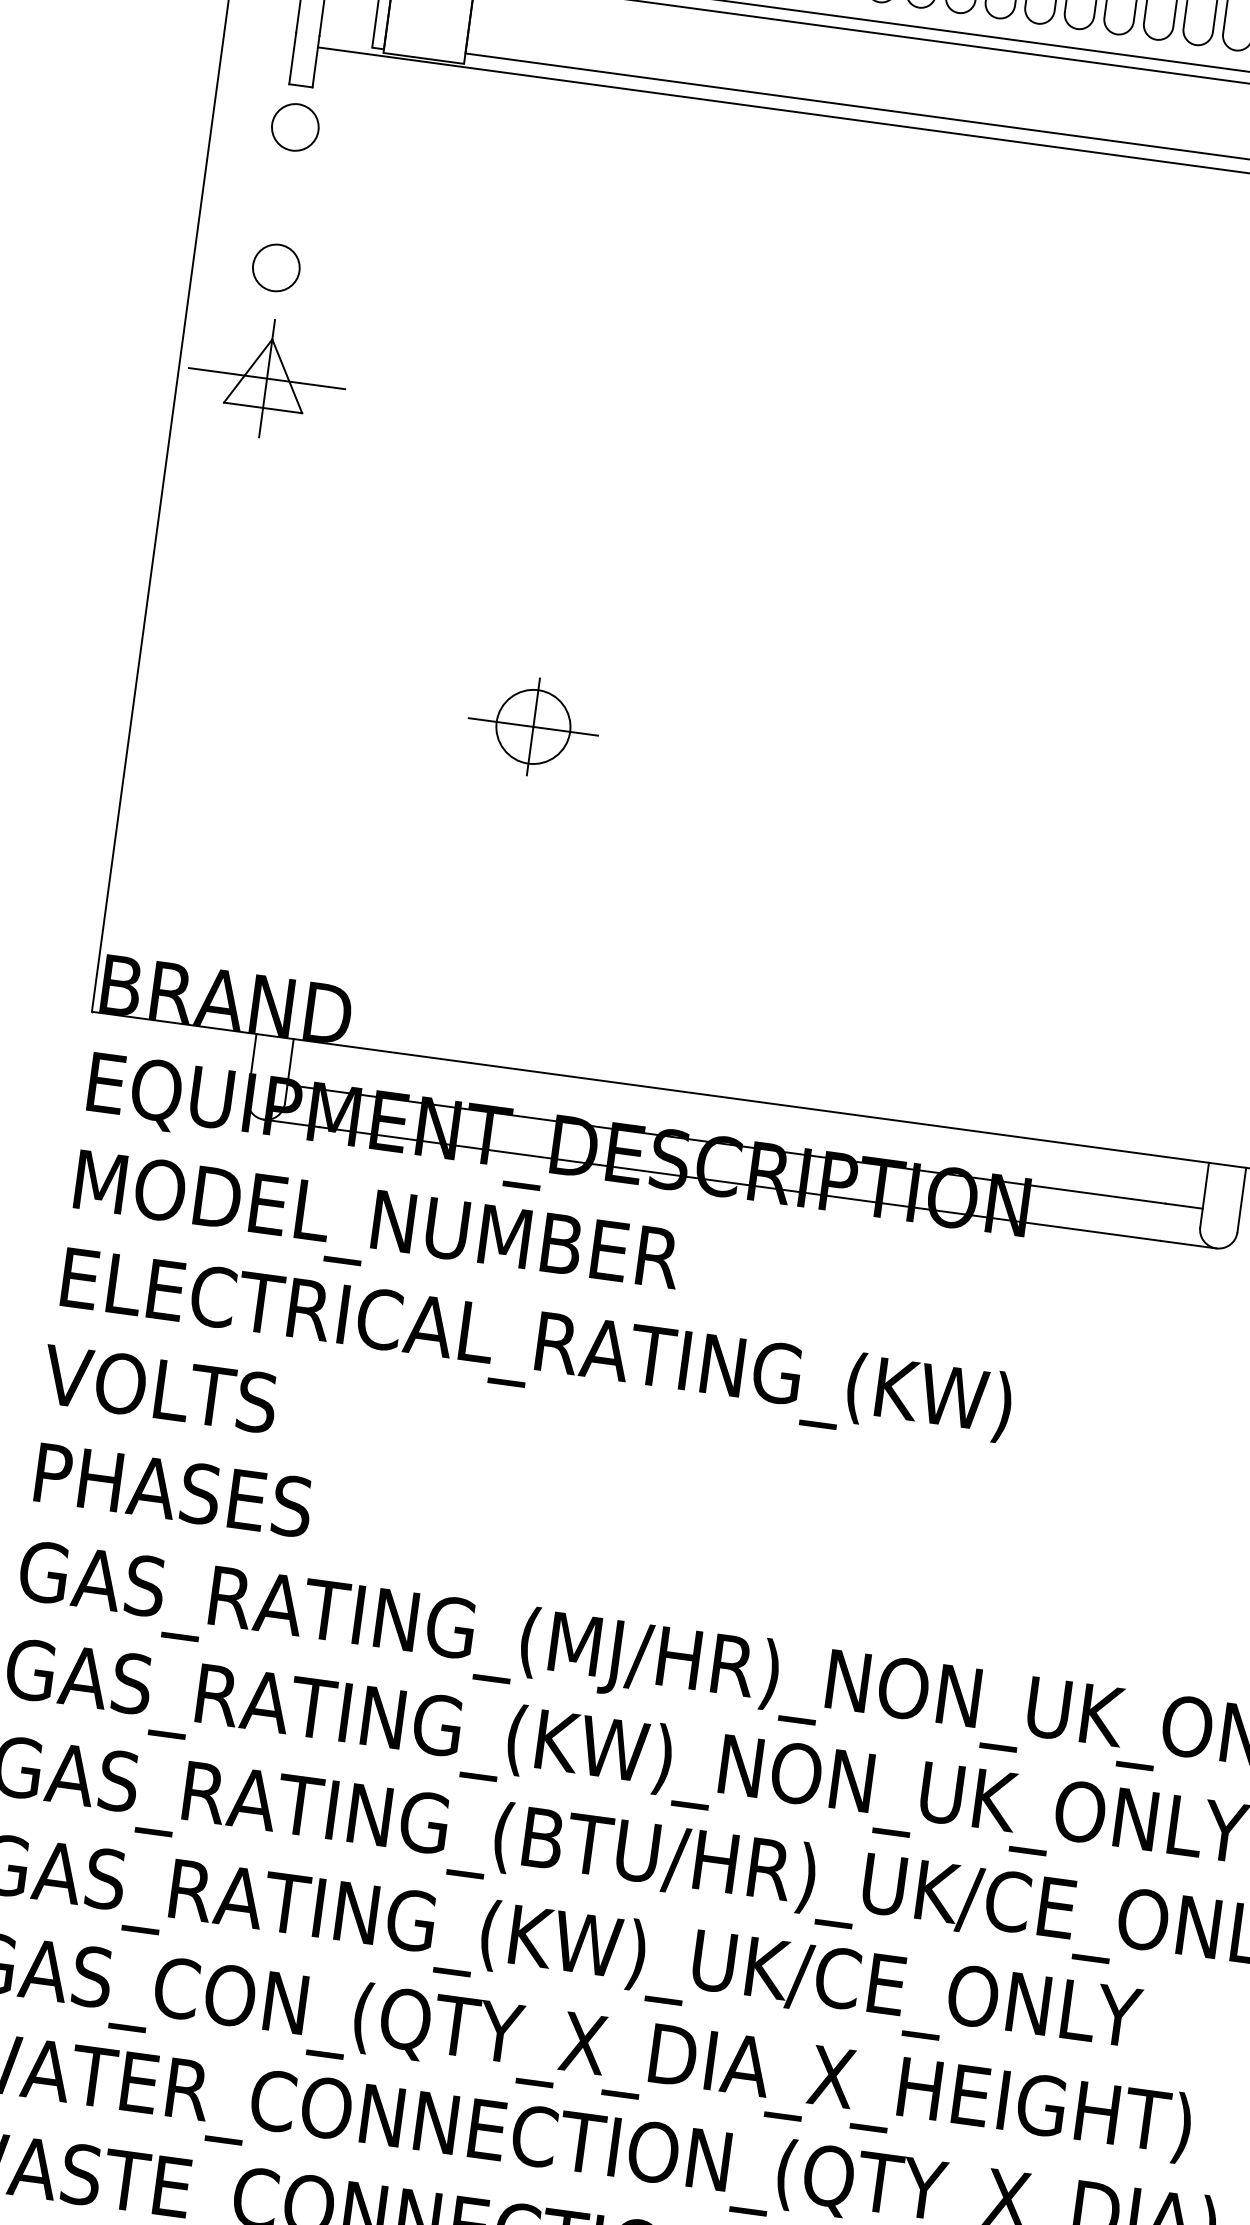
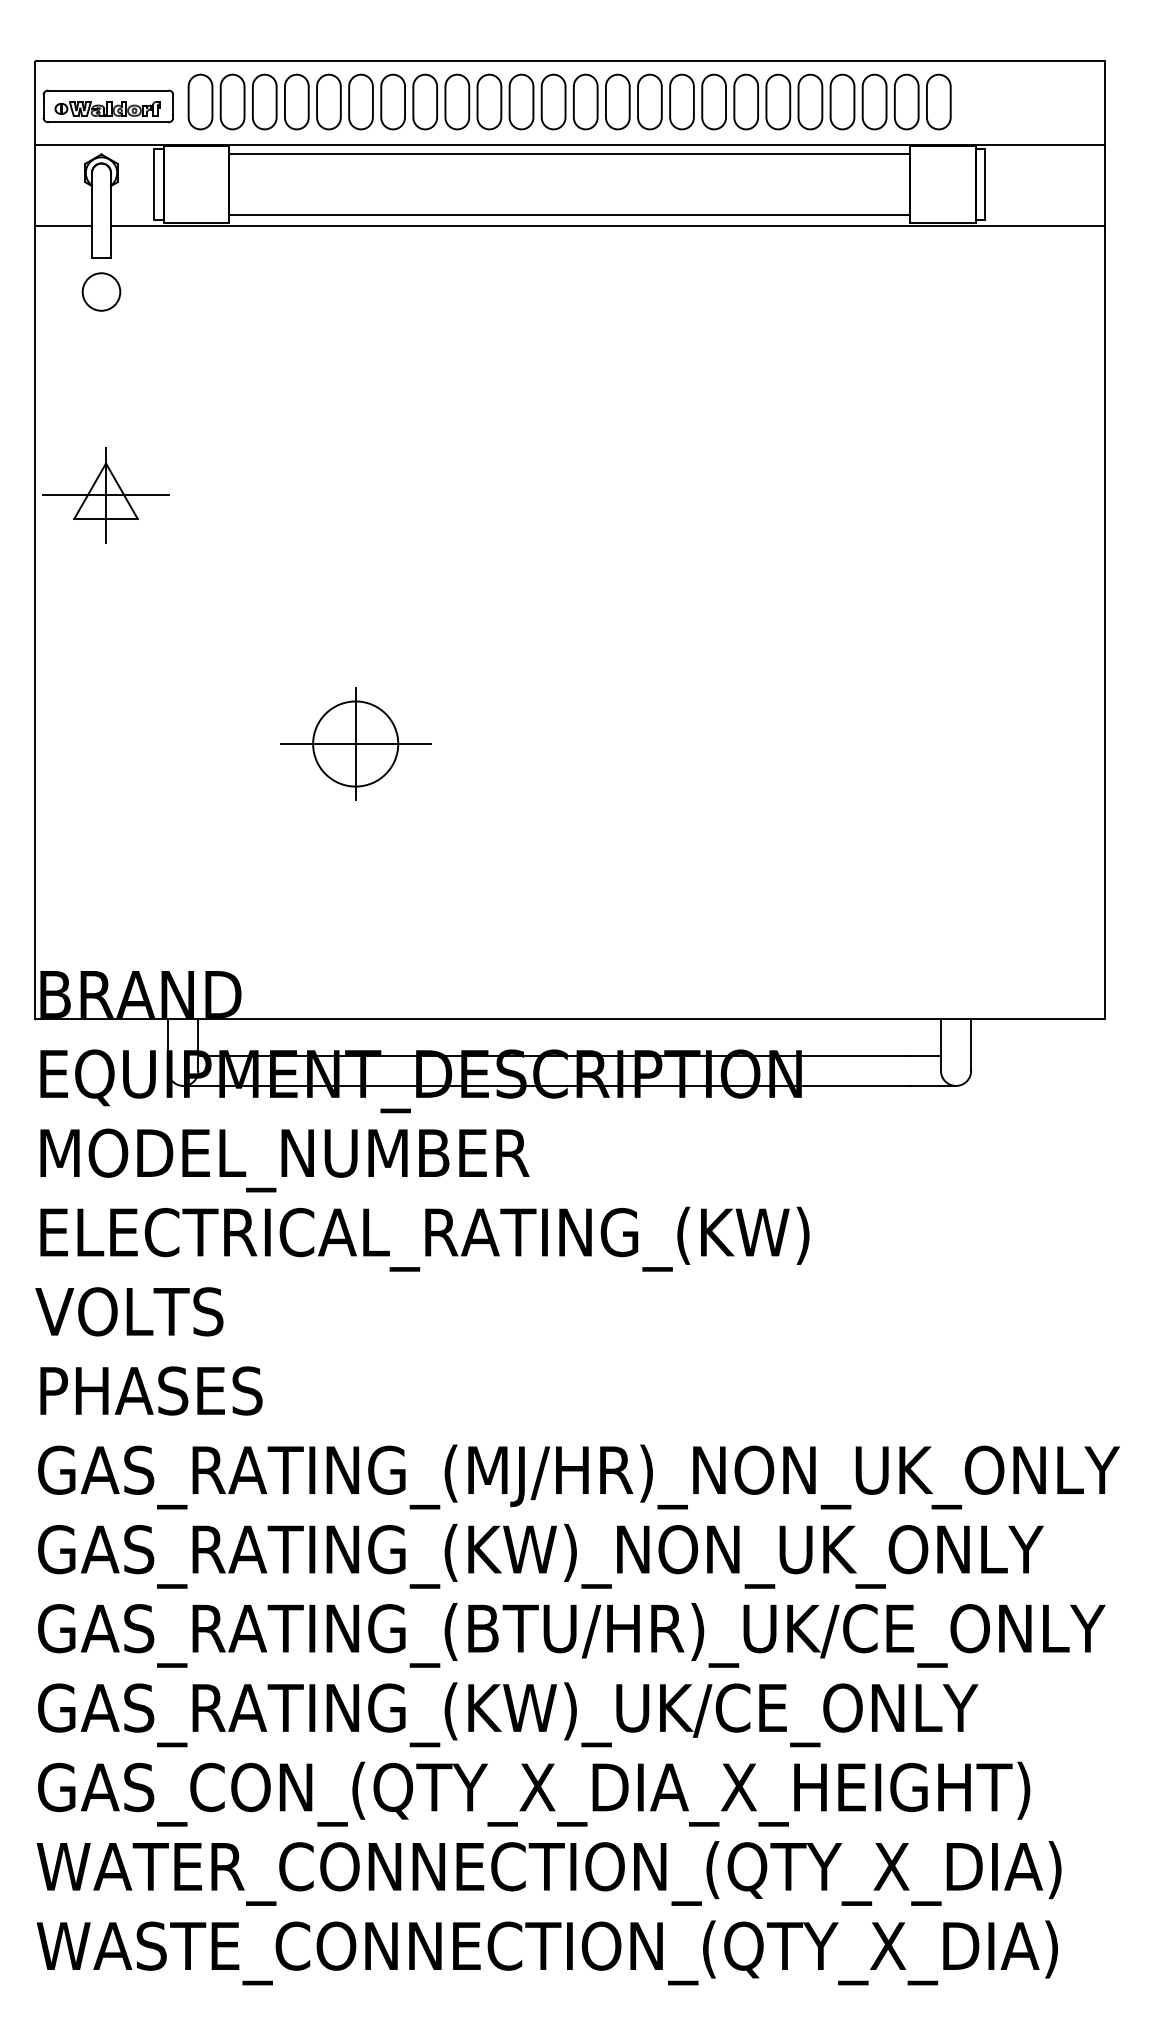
line: (259, 39) -> (63, 225), added
circle: (276, 267) -> (101, 405), removed
part: (533, 726) -> (355, 743), size x1.43

